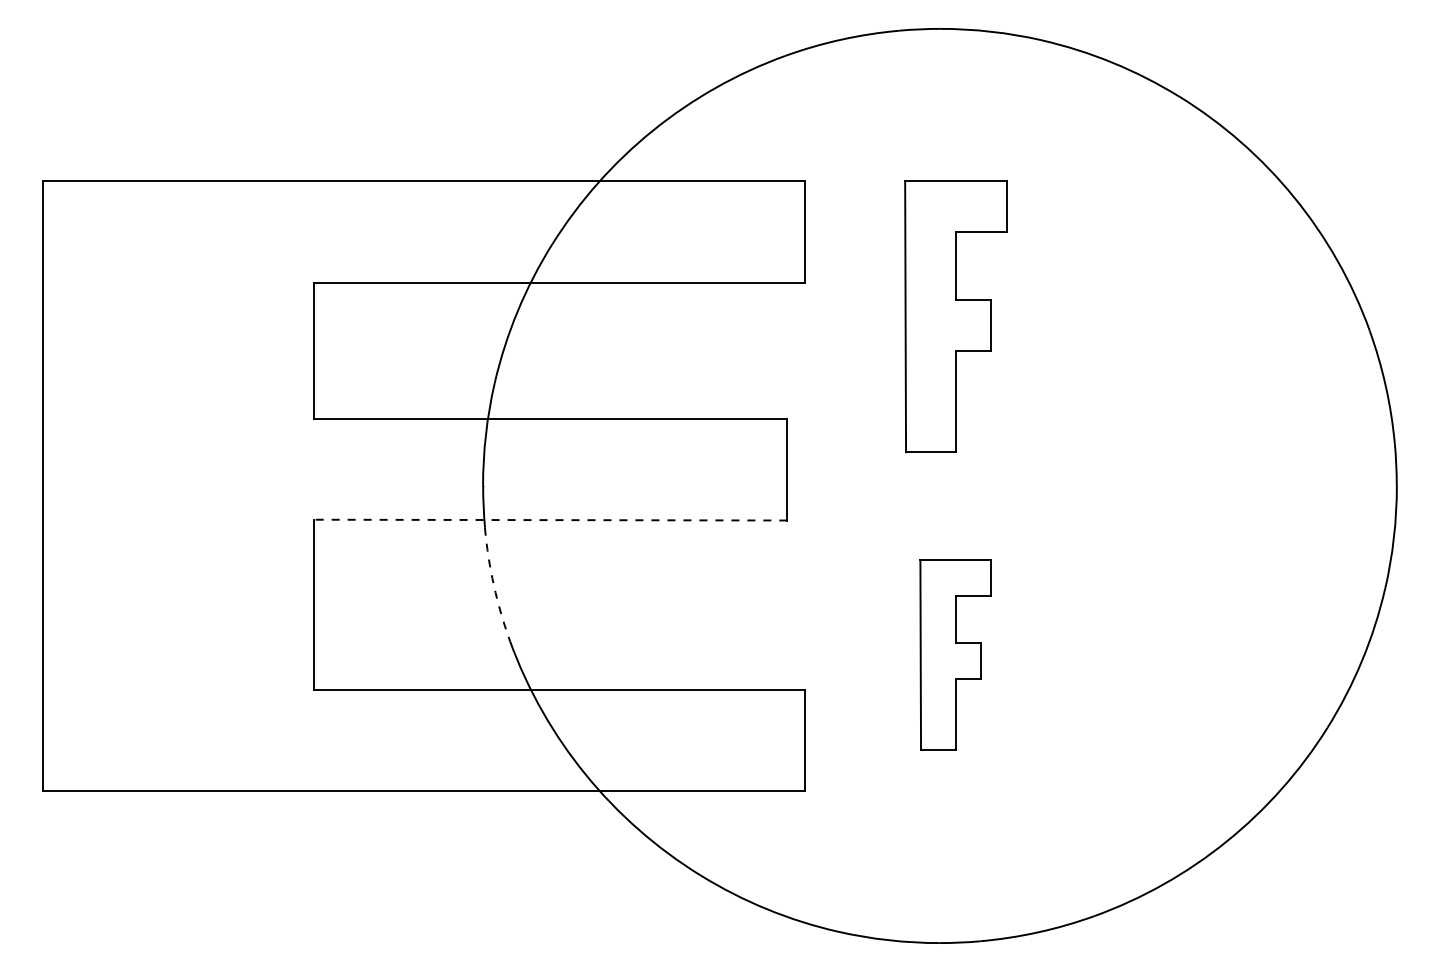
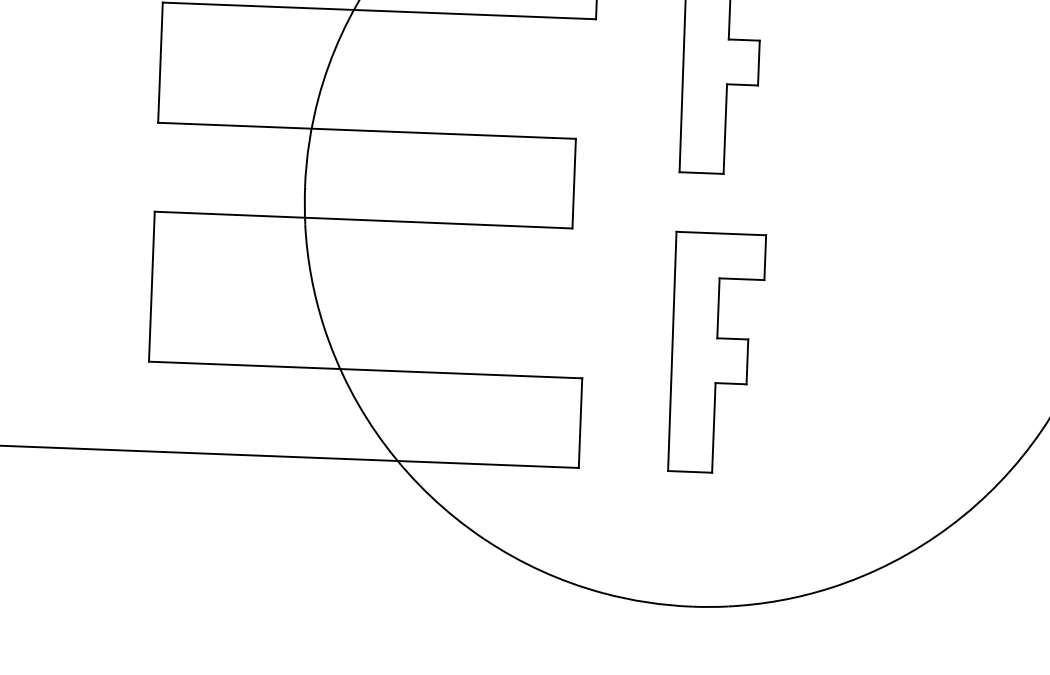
line: (550, 520) -> (363, 220), dashed -> solid
arc: (493, 585) -> (310, 275), dashed -> solid
part: (955, 654) -> (716, 352), size x1.43

